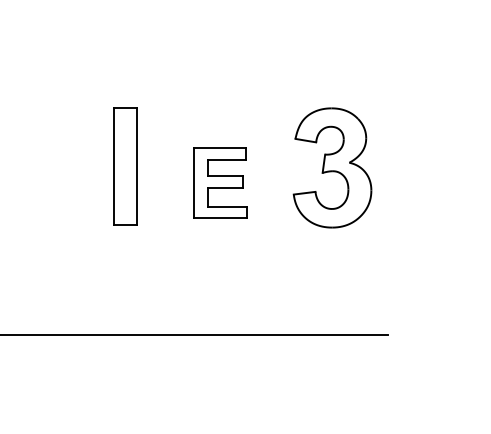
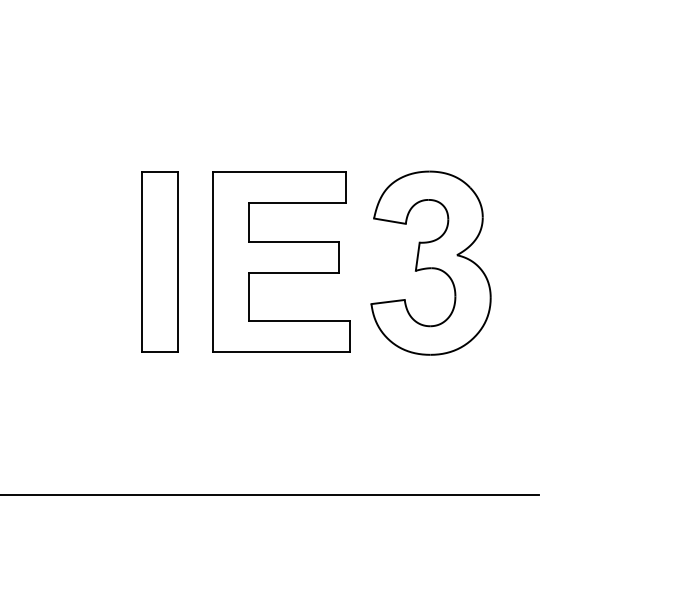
part: (125, 166) -> (160, 262), moved
part: (332, 167) -> (430, 262), moved
part: (220, 183) -> (281, 262), size x1.67

